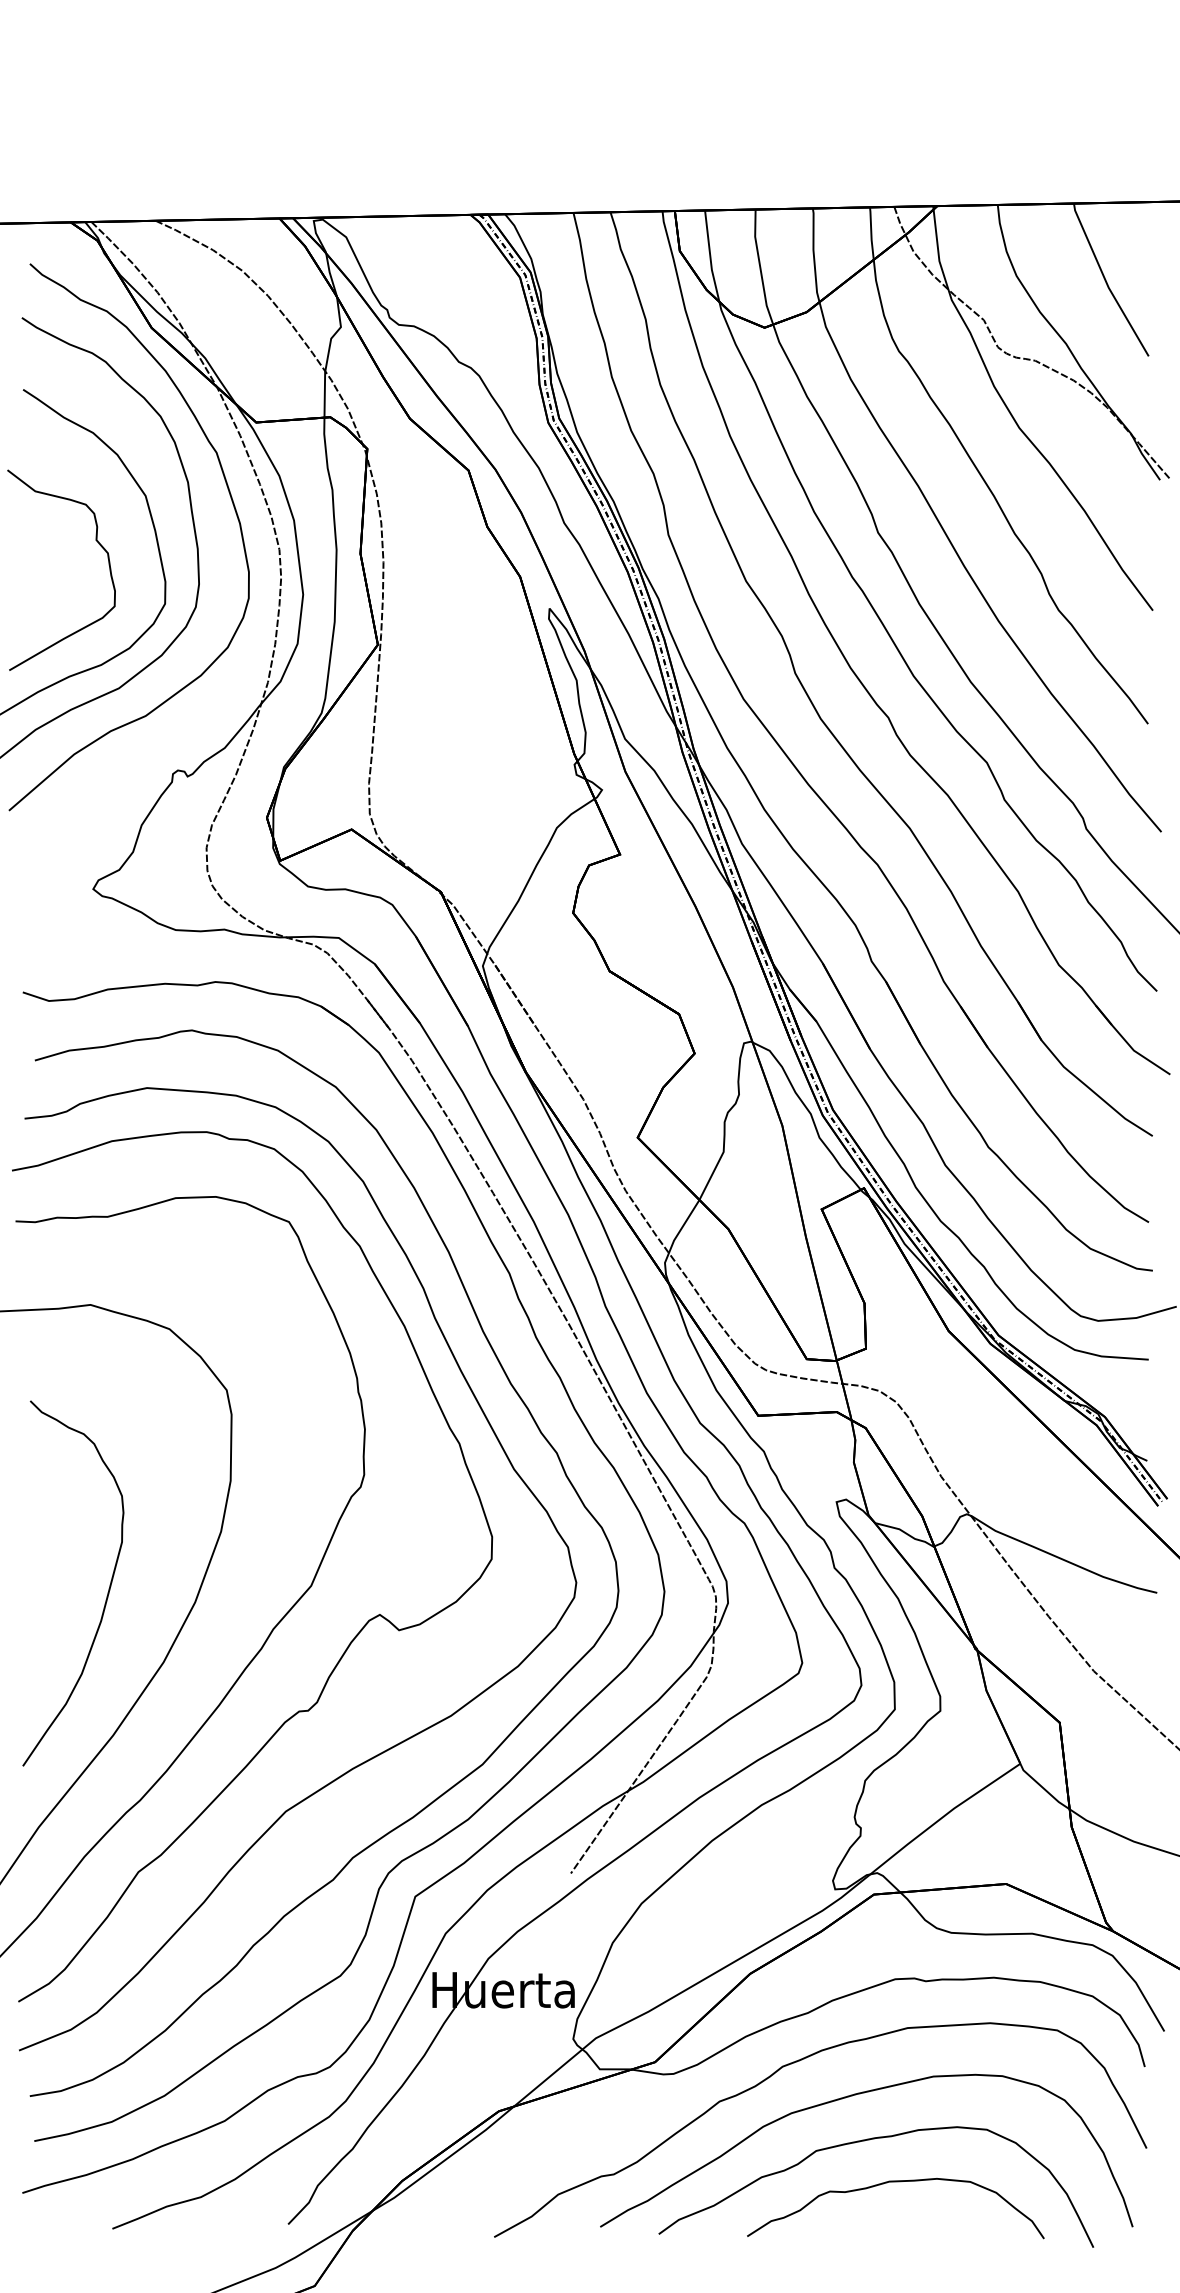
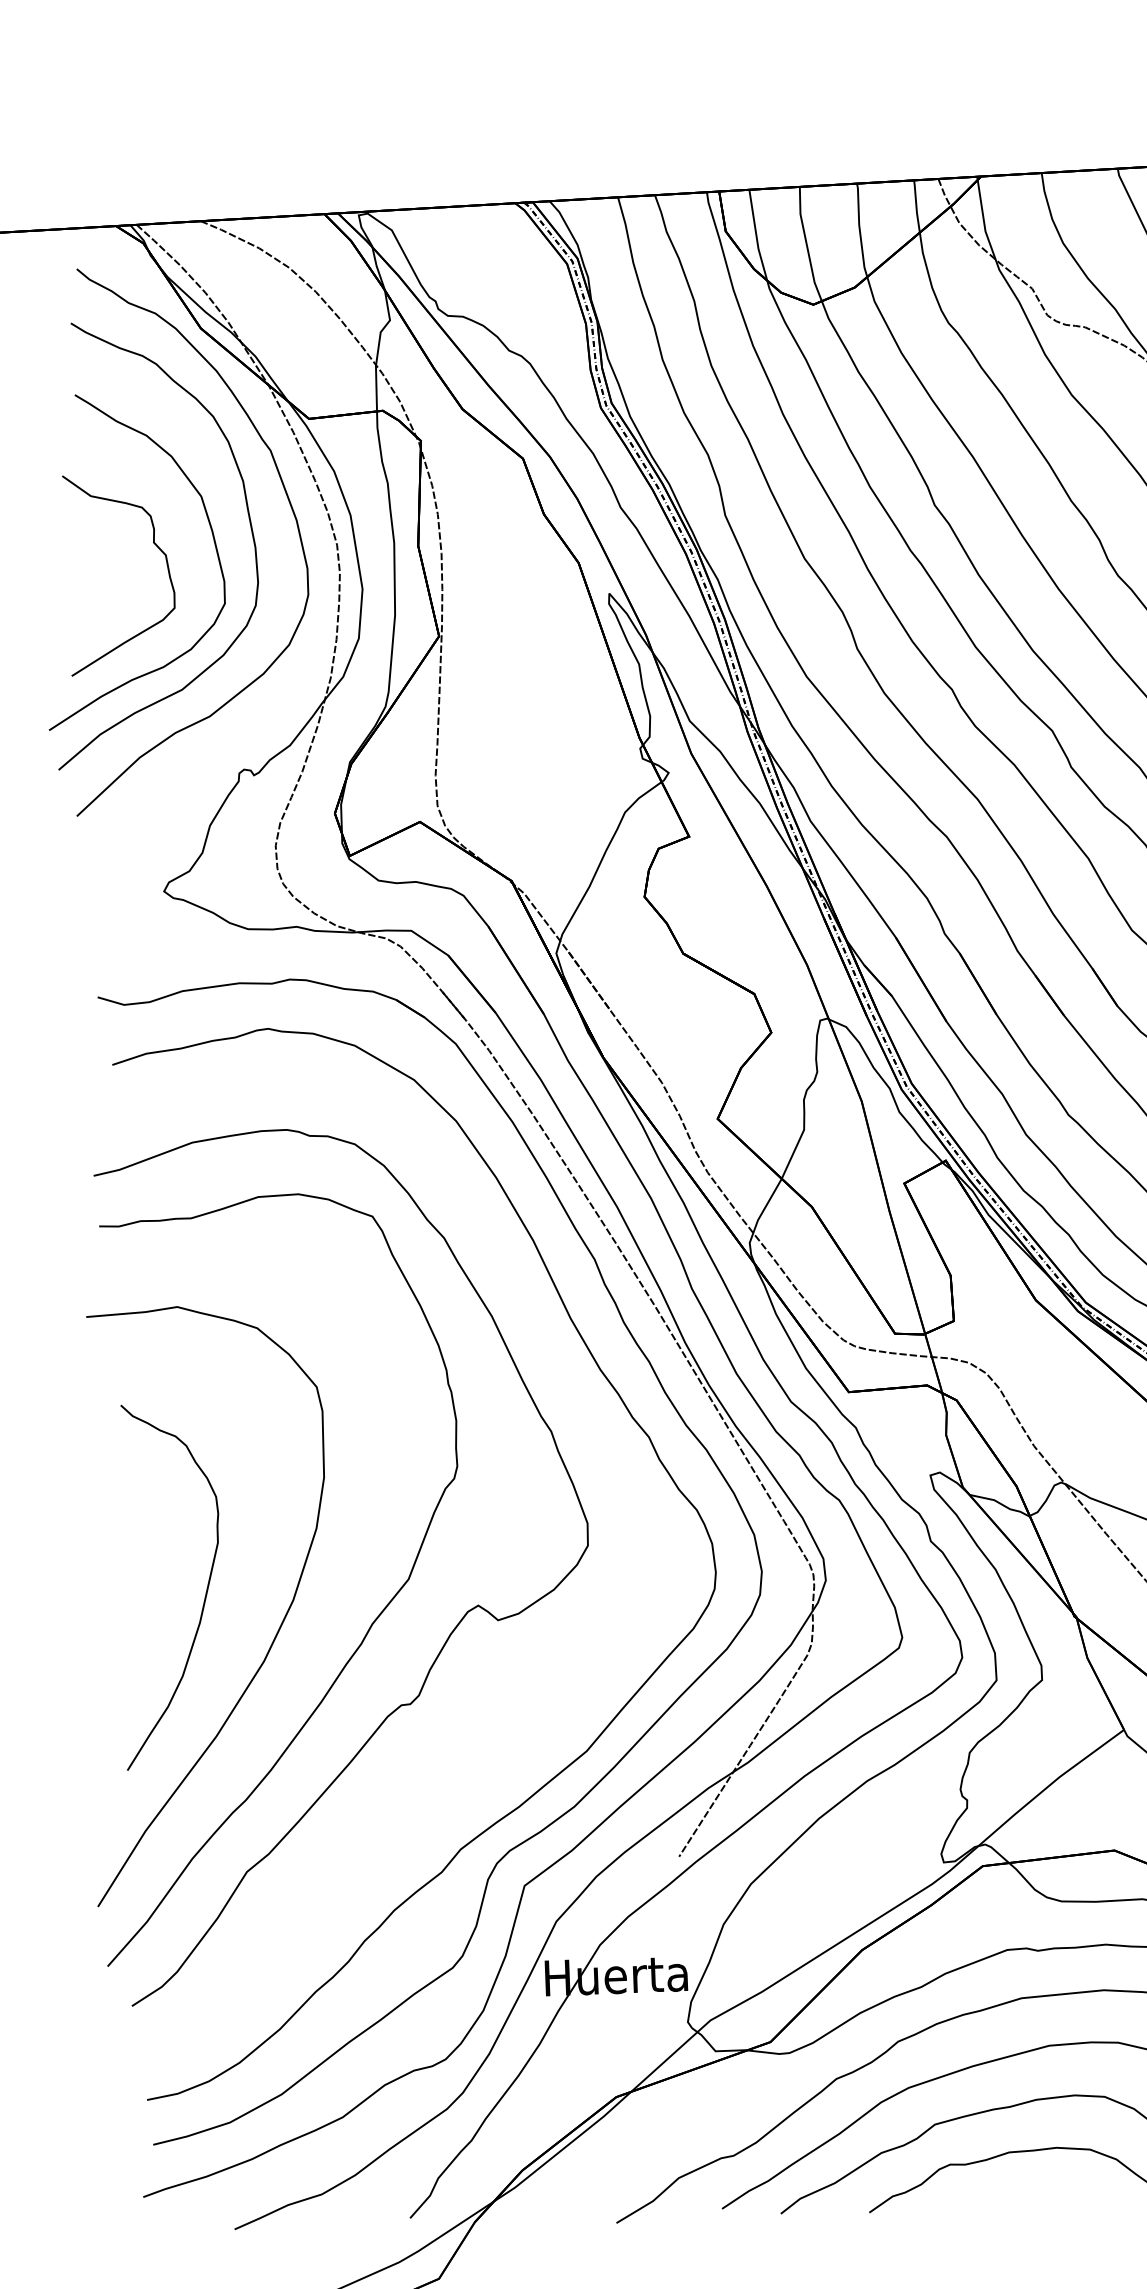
curve: (391, 1746) -> (495, 1736), removed

